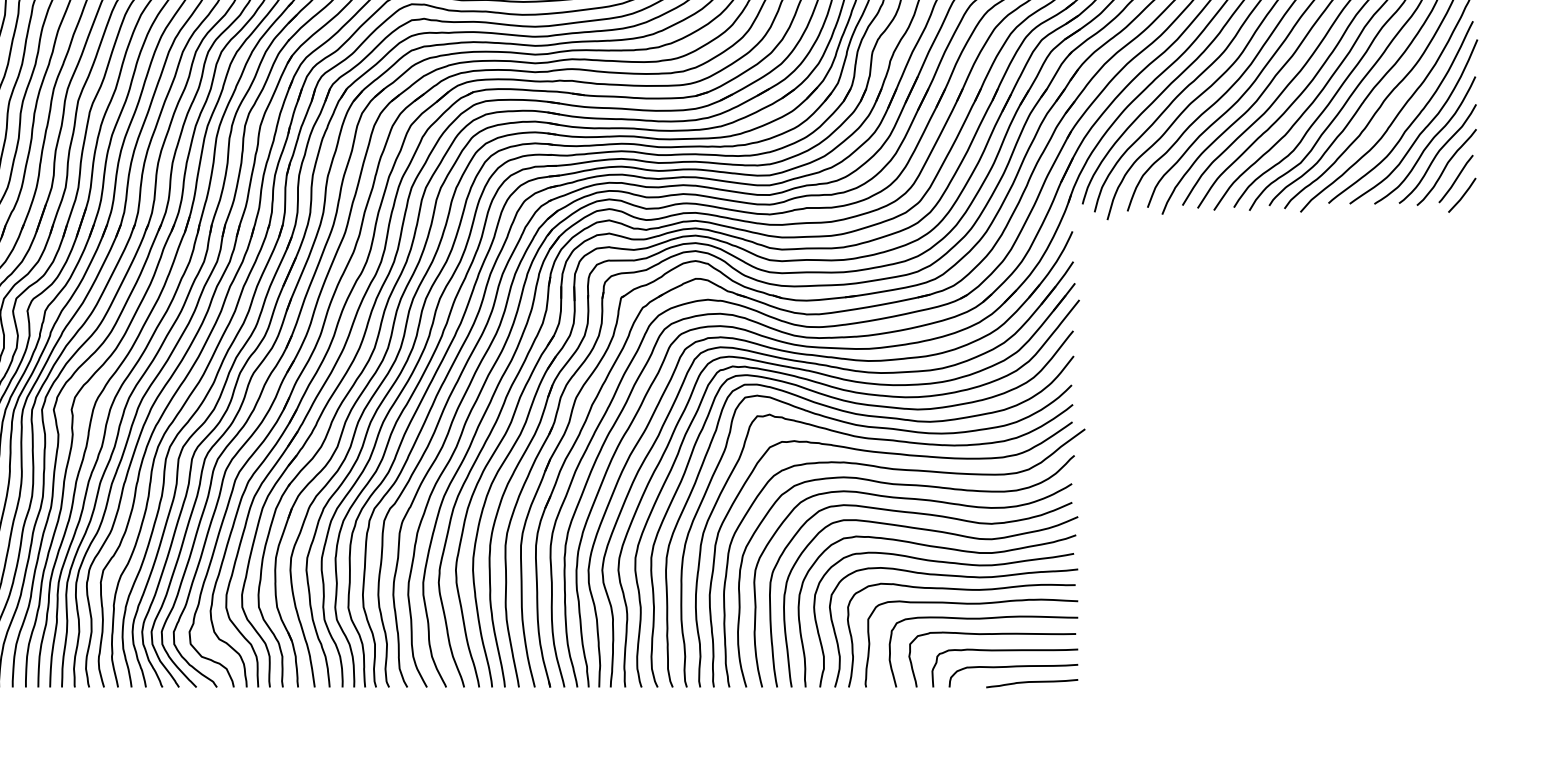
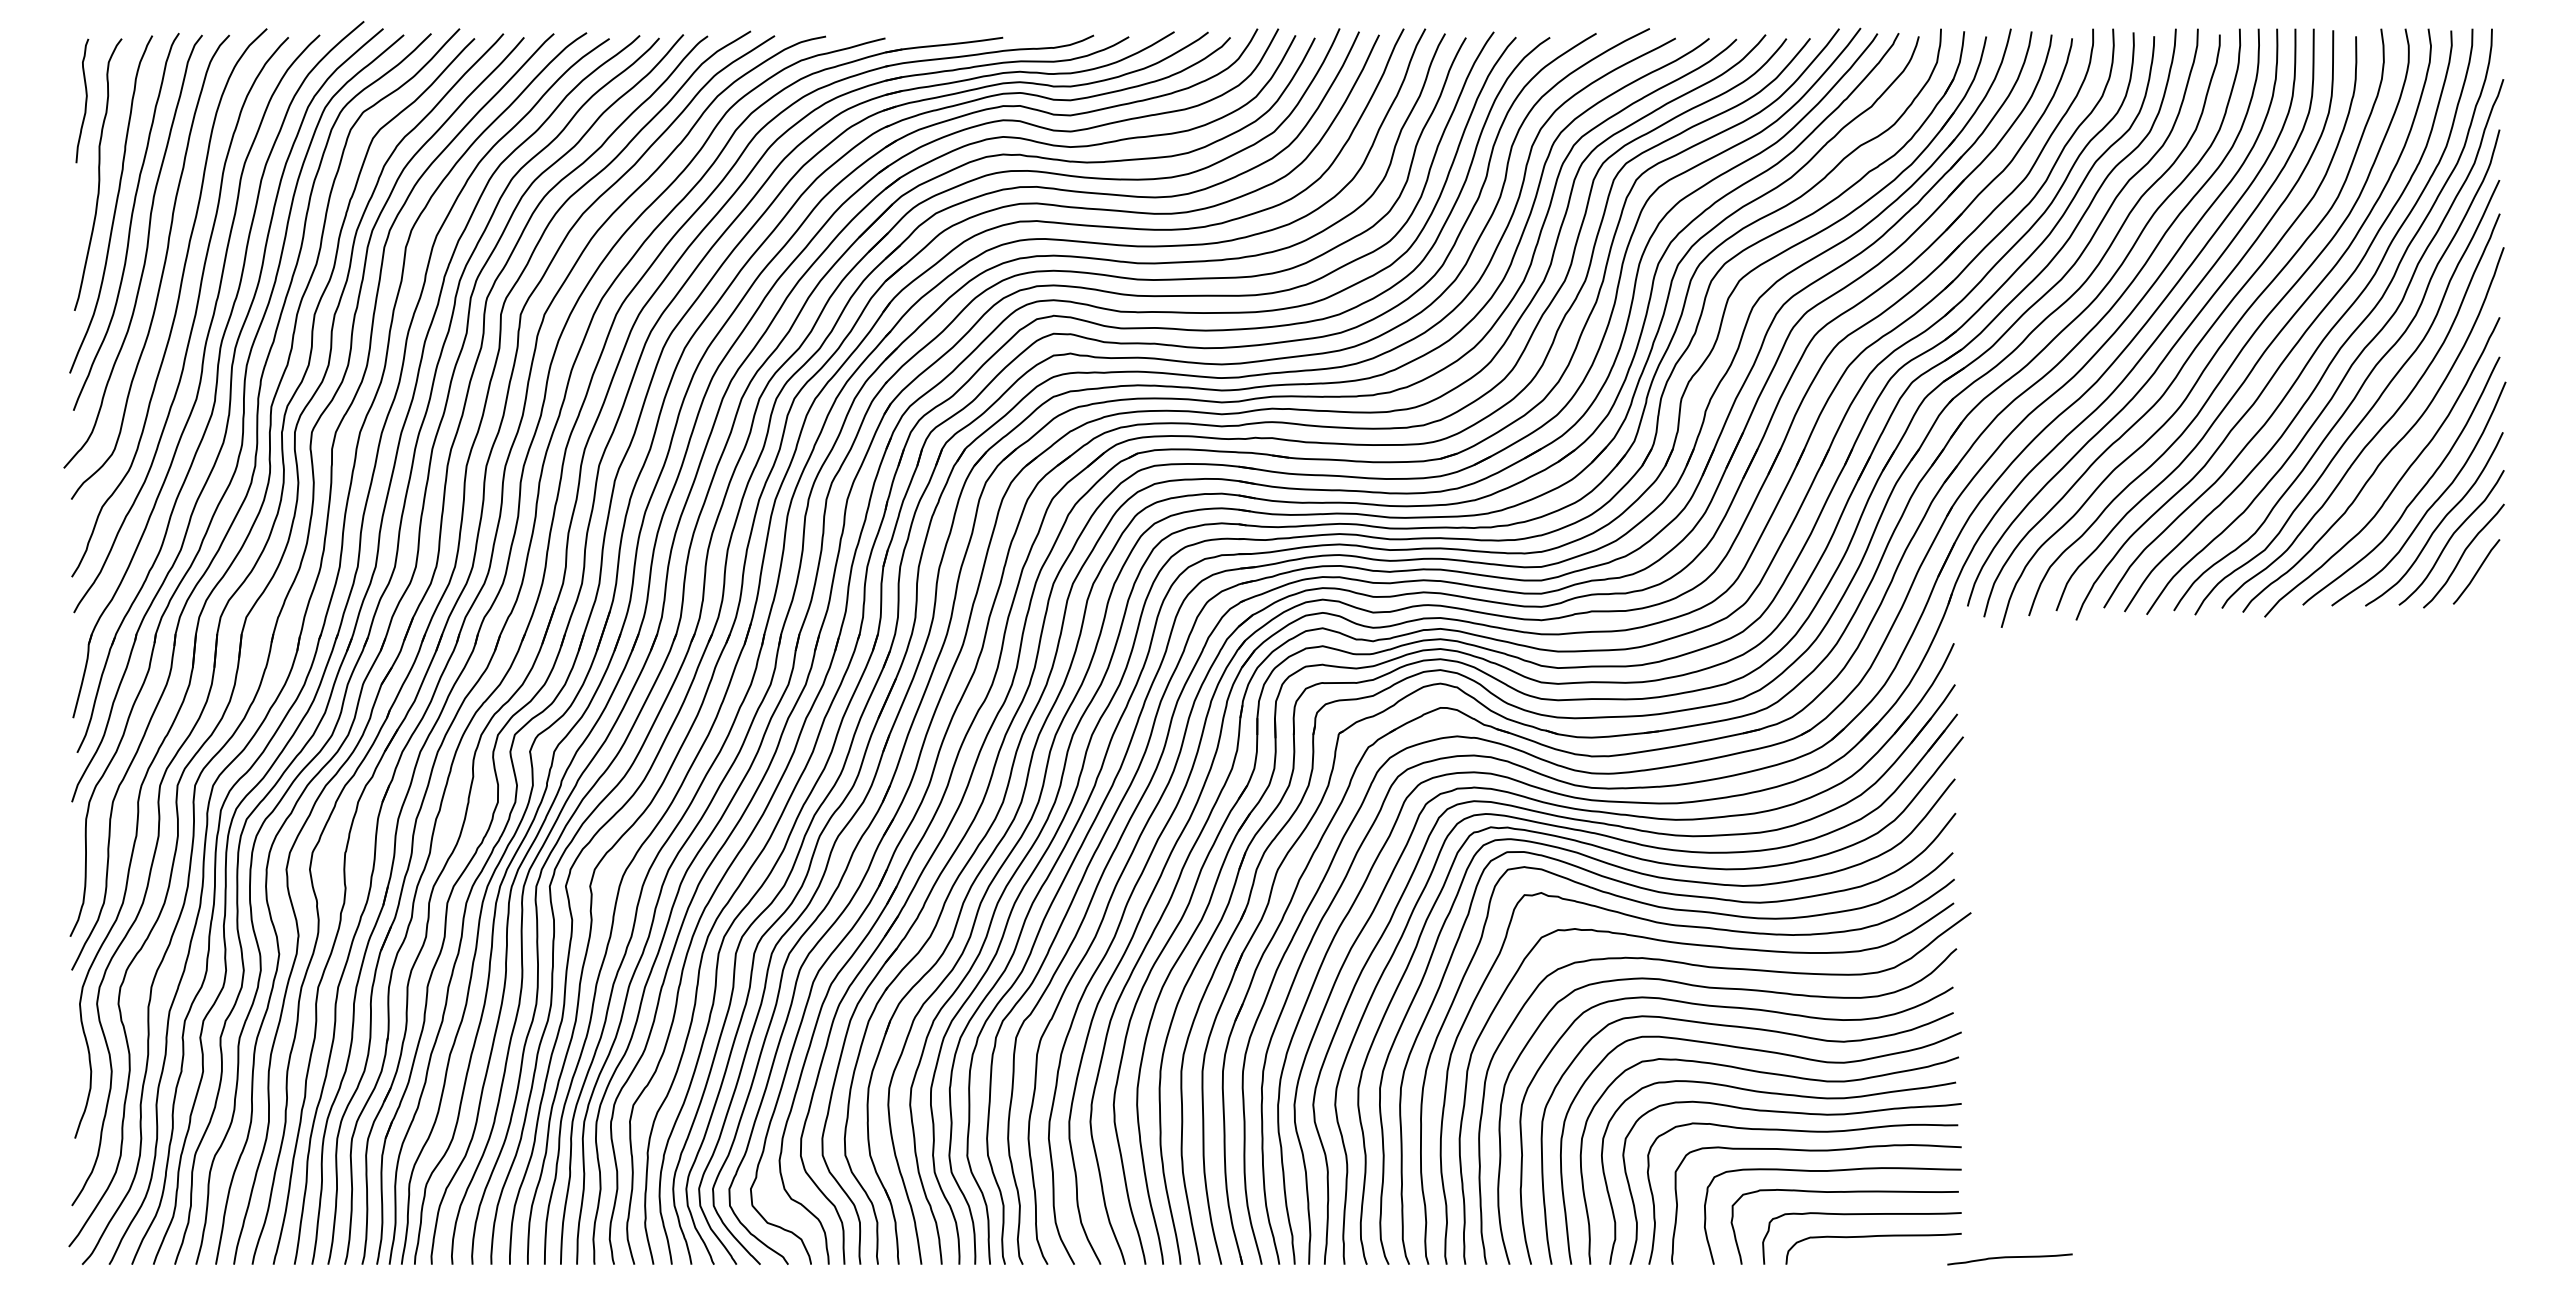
line: (1462, 195) -> (2485, 594), removed
curve: (1031, 682) -> (2009, 1258), moved

